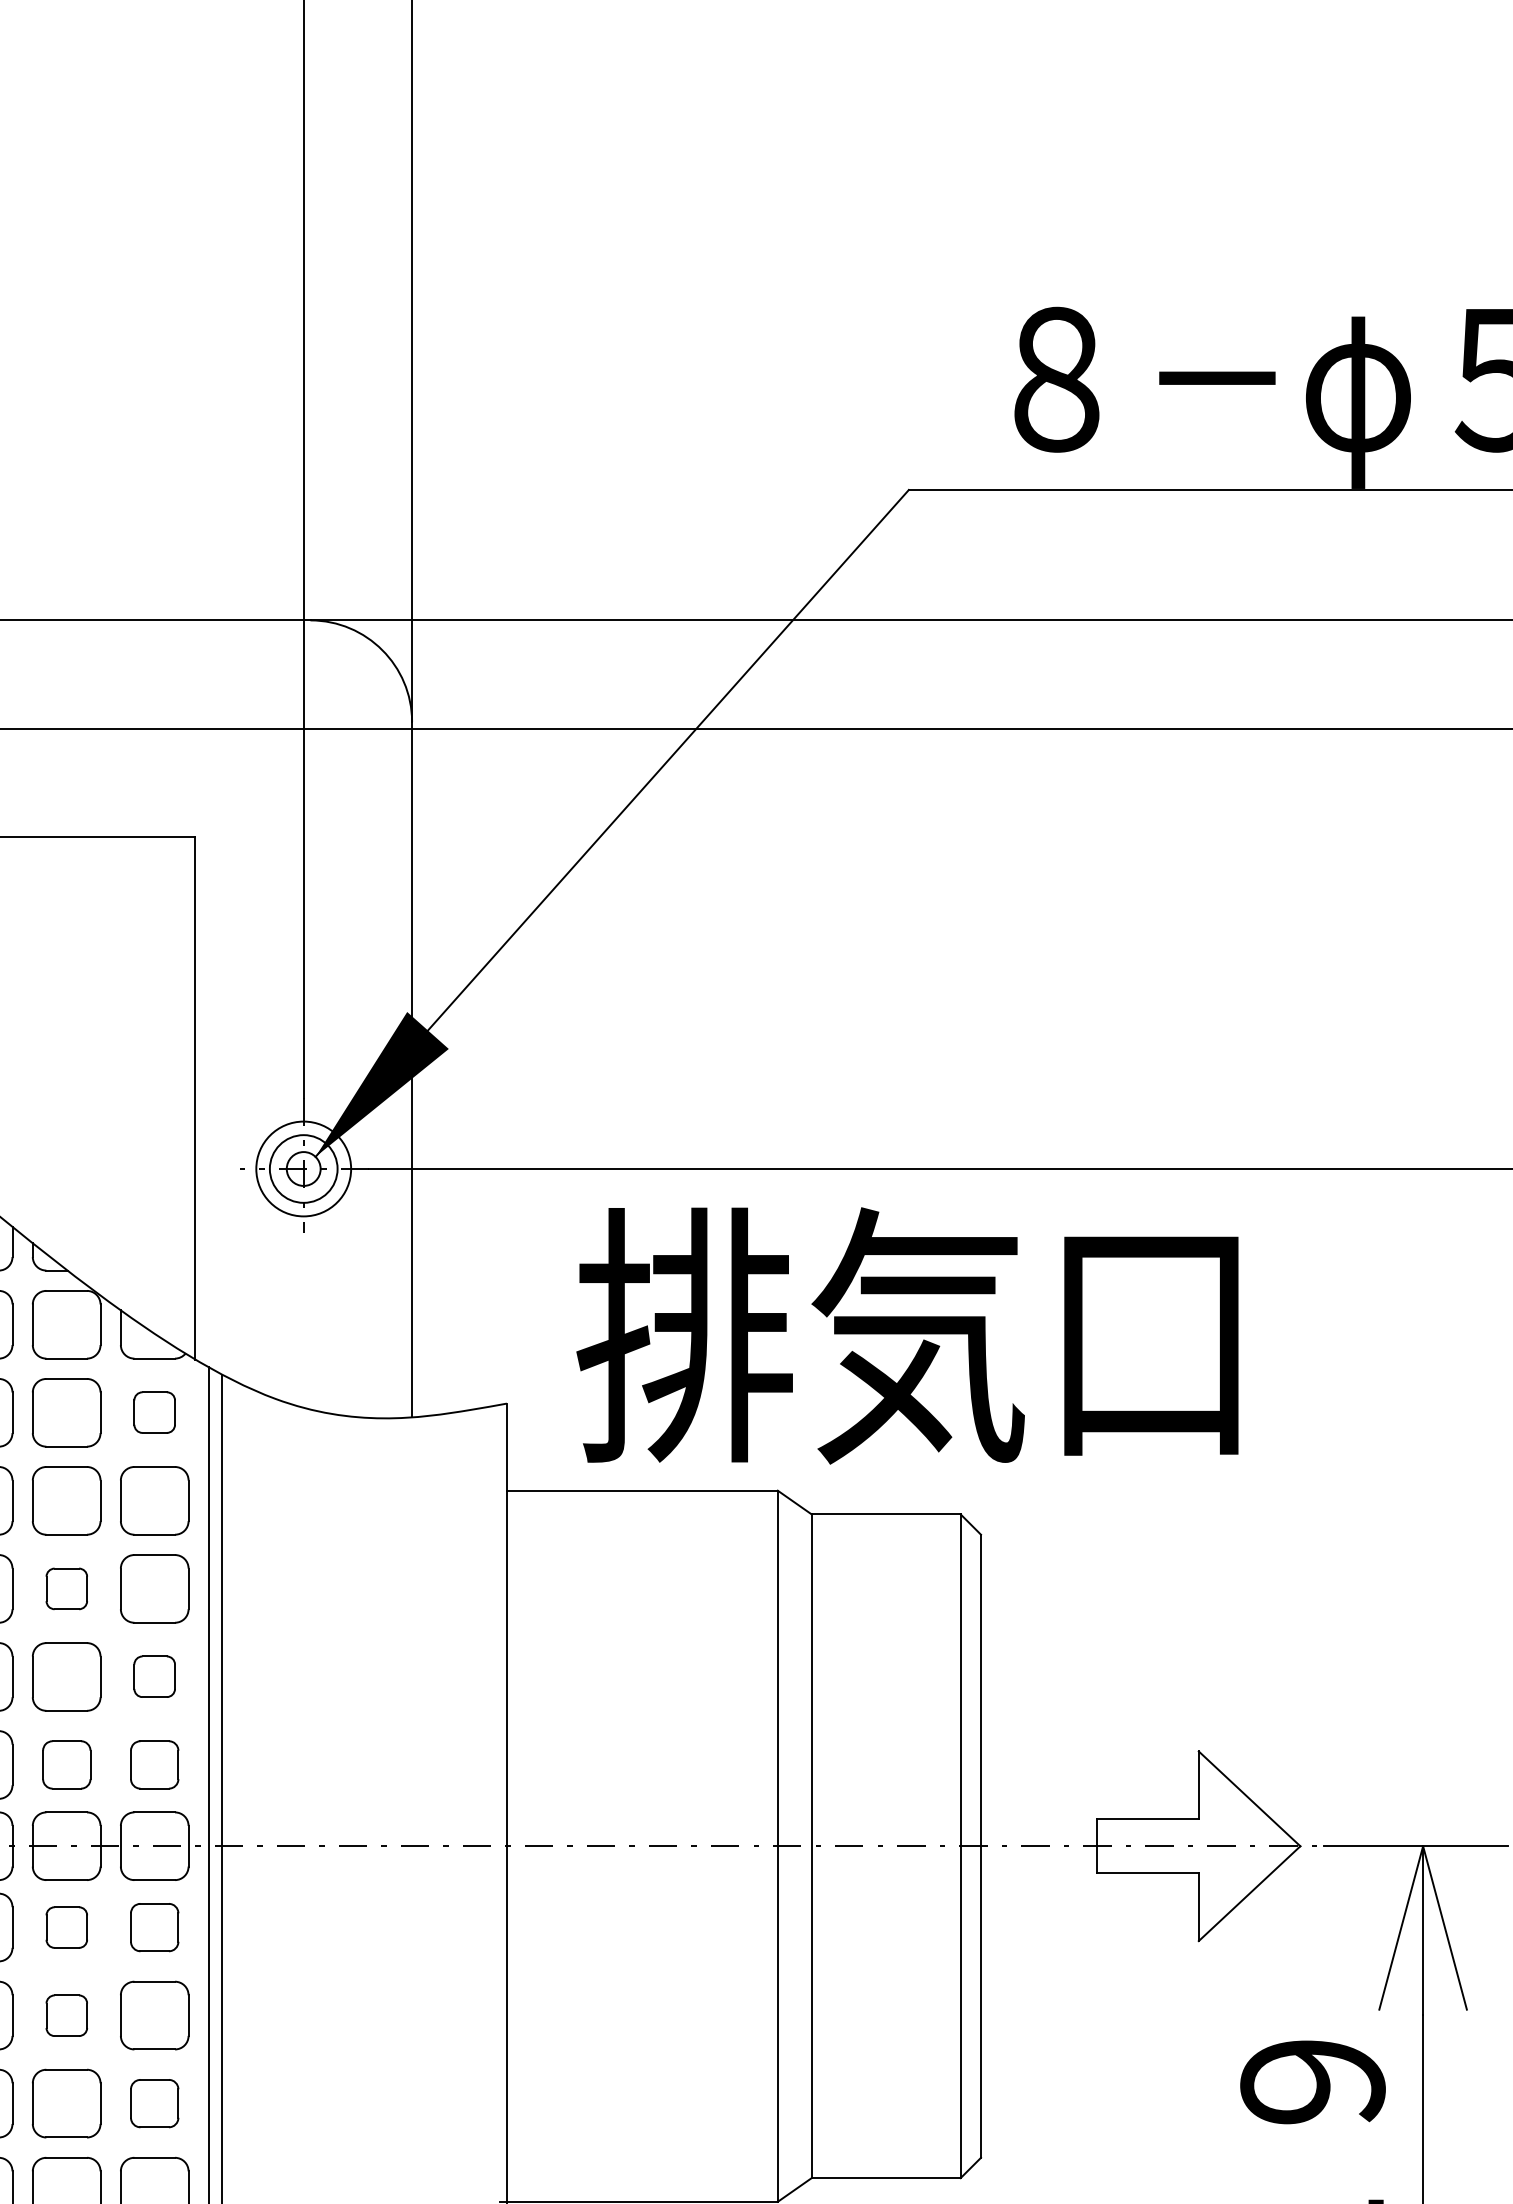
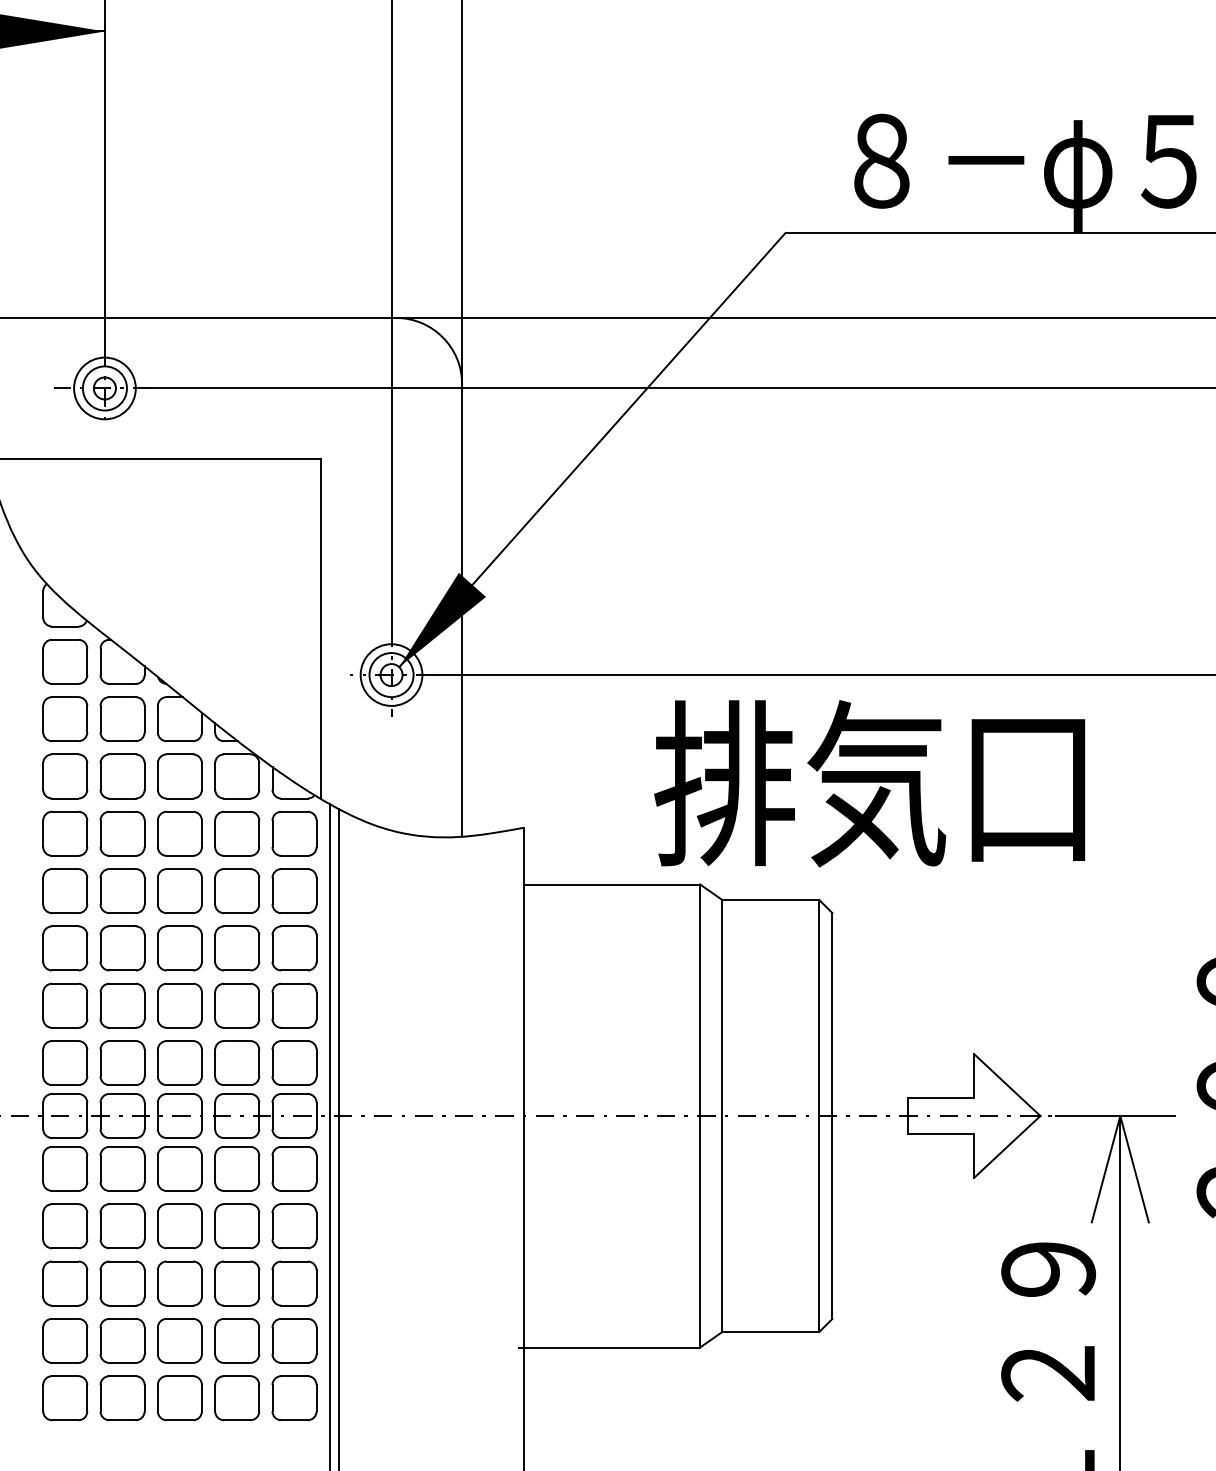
text: (907, 1335) -> (869, 783), moved
part: (154, 1412) -> (294, 833), size x1.67
part: (67, 1588) -> (237, 948), size x1.67
part: (154, 1676) -> (294, 1005), size x1.67
part: (67, 1764) -> (237, 1062), size x1.43
part: (154, 1764) -> (294, 1062), size x1.43
part: (67, 1926) -> (237, 1168), size x1.67
part: (154, 1926) -> (294, 1168), size x1.43
part: (67, 2015) -> (237, 1226), size x1.67
part: (154, 2103) -> (294, 1283), size x1.43

